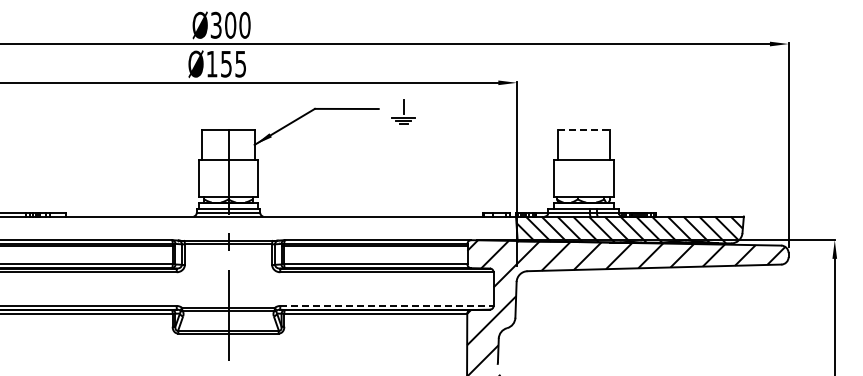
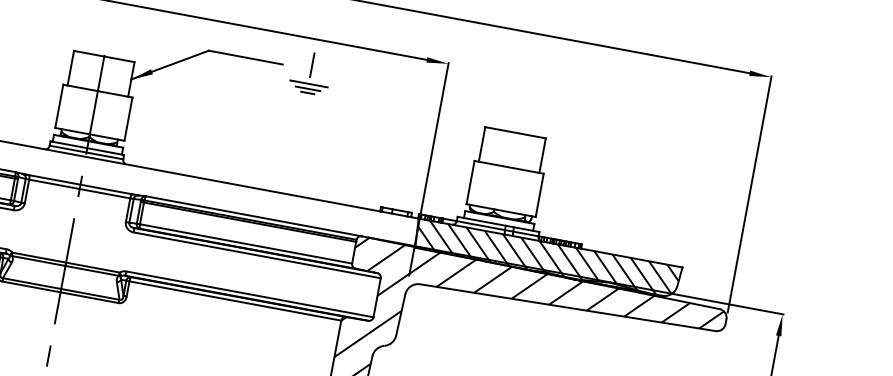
part: (403, 111) -> (310, 72), size x1.43
line: (584, 129) -> (516, 132), dashed -> solid
line: (386, 305) -> (249, 293), dashed -> solid

